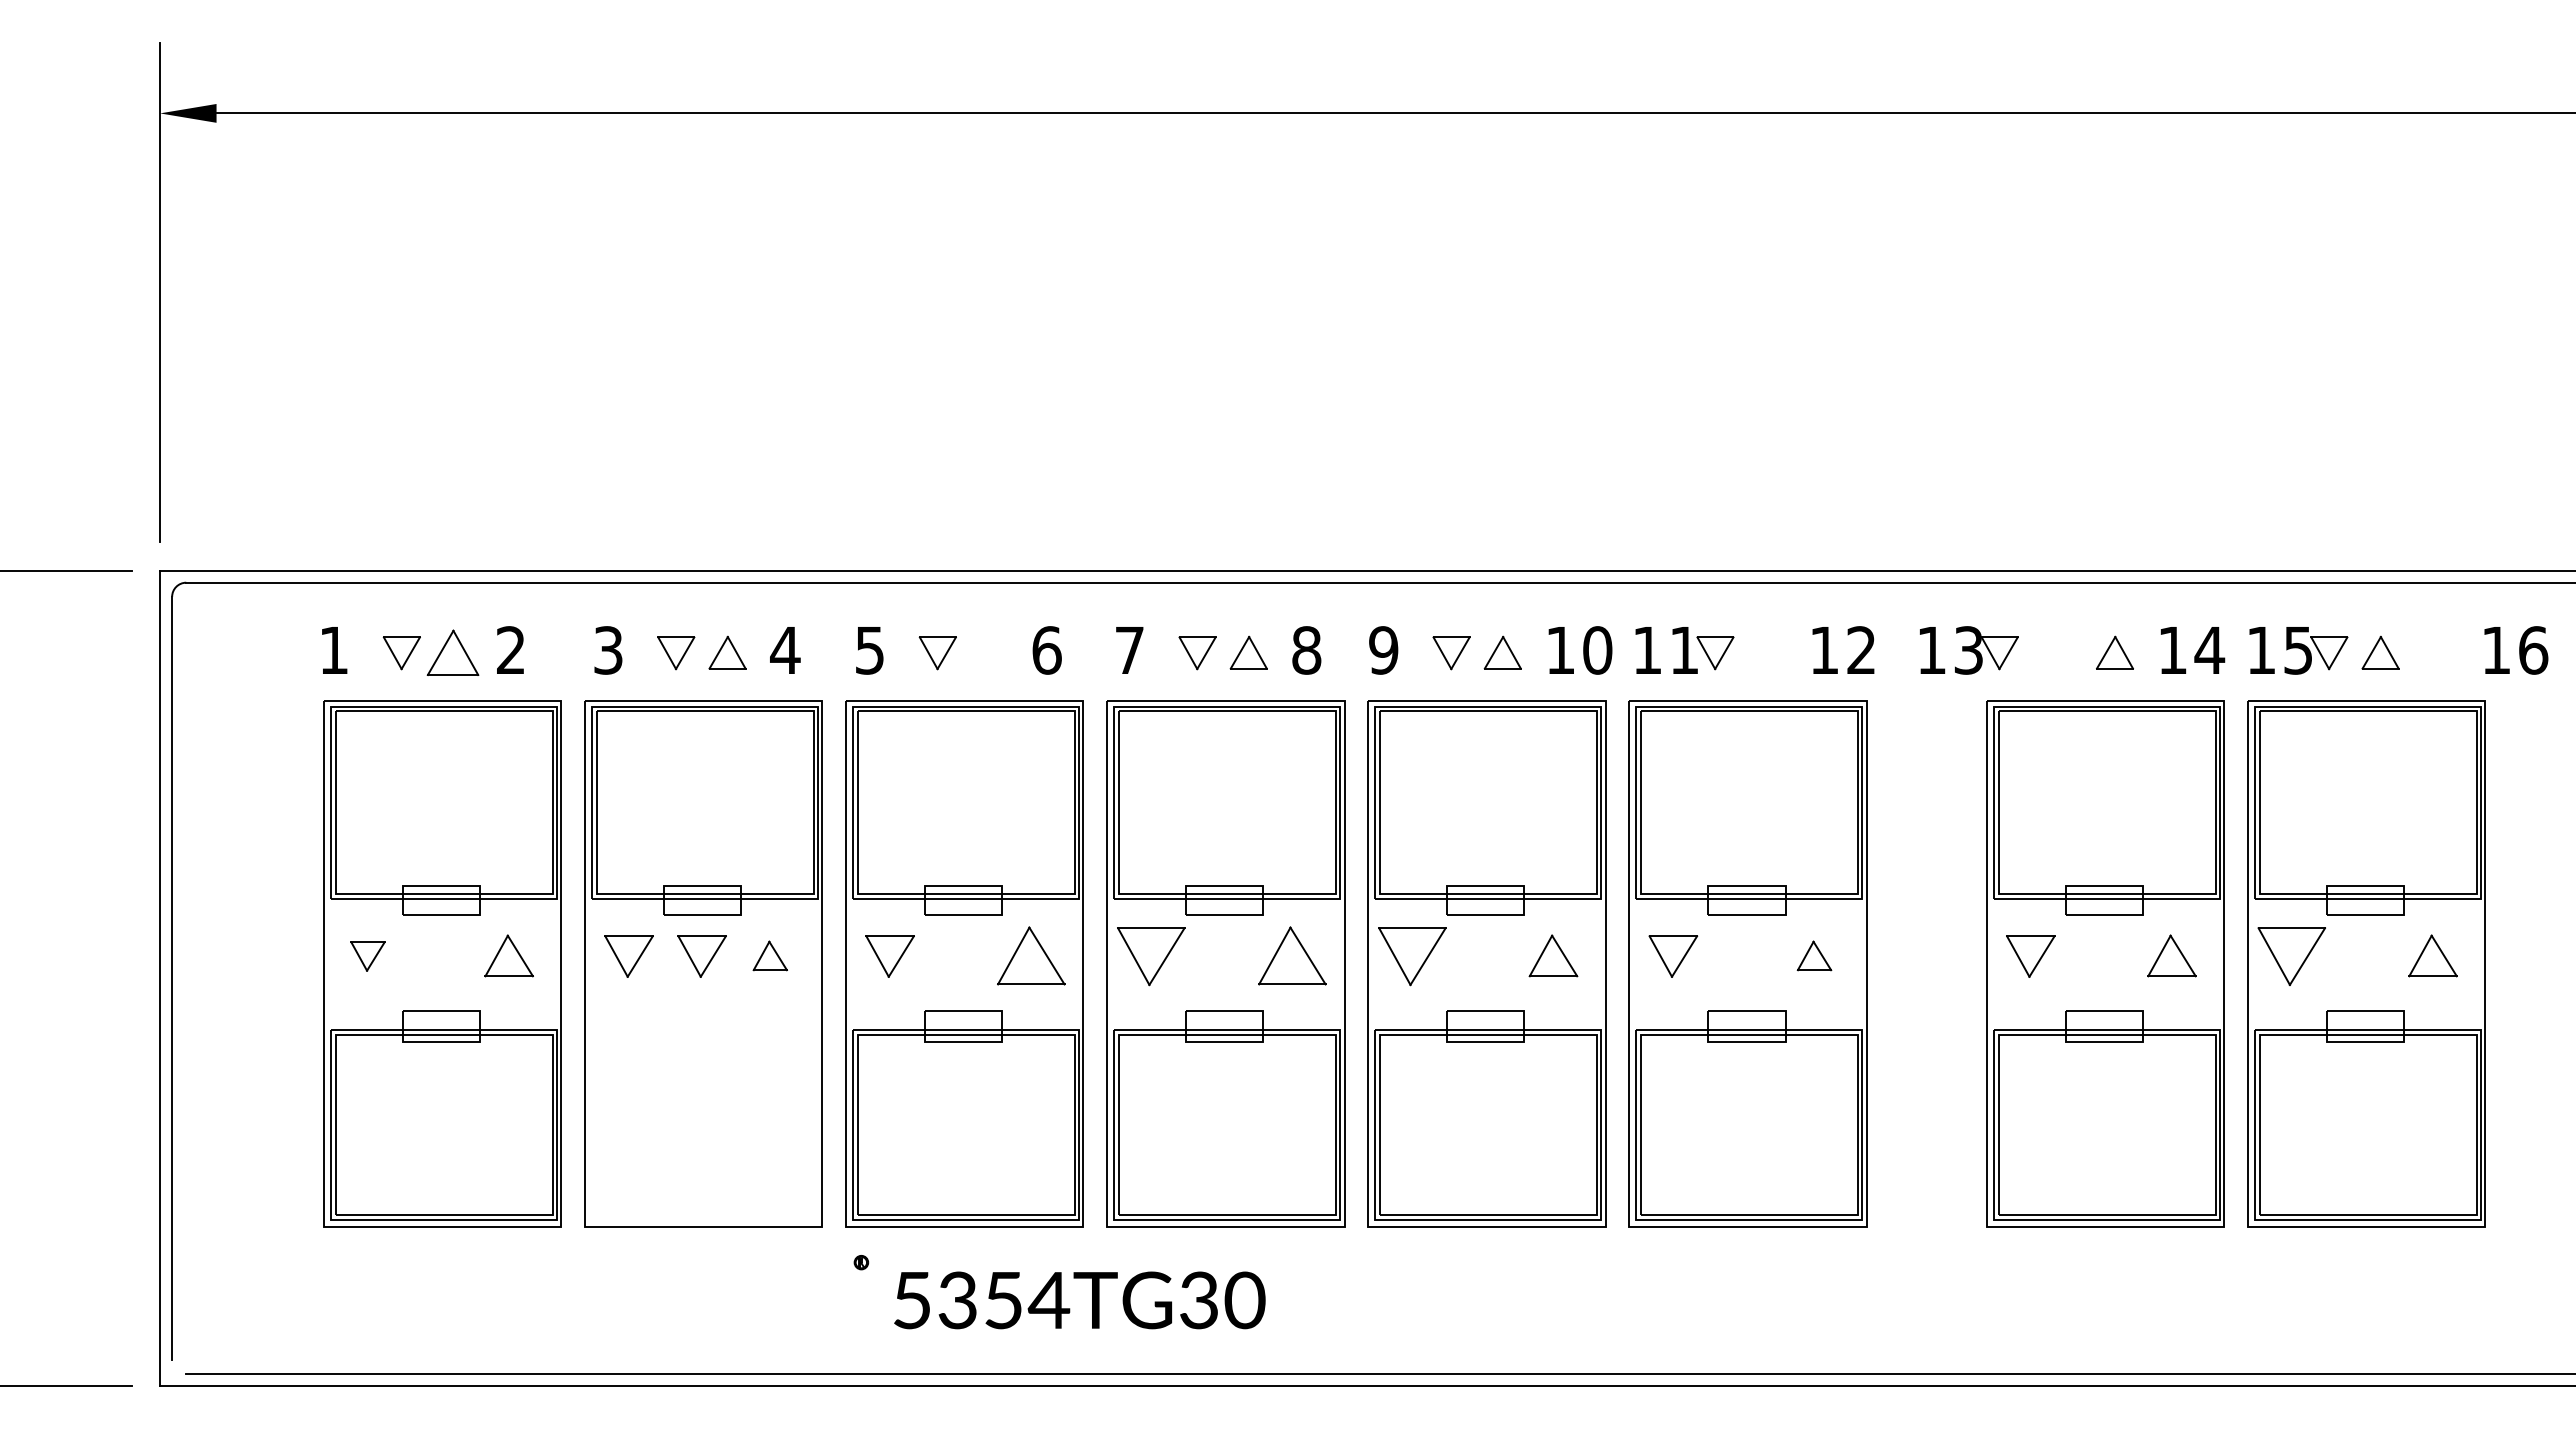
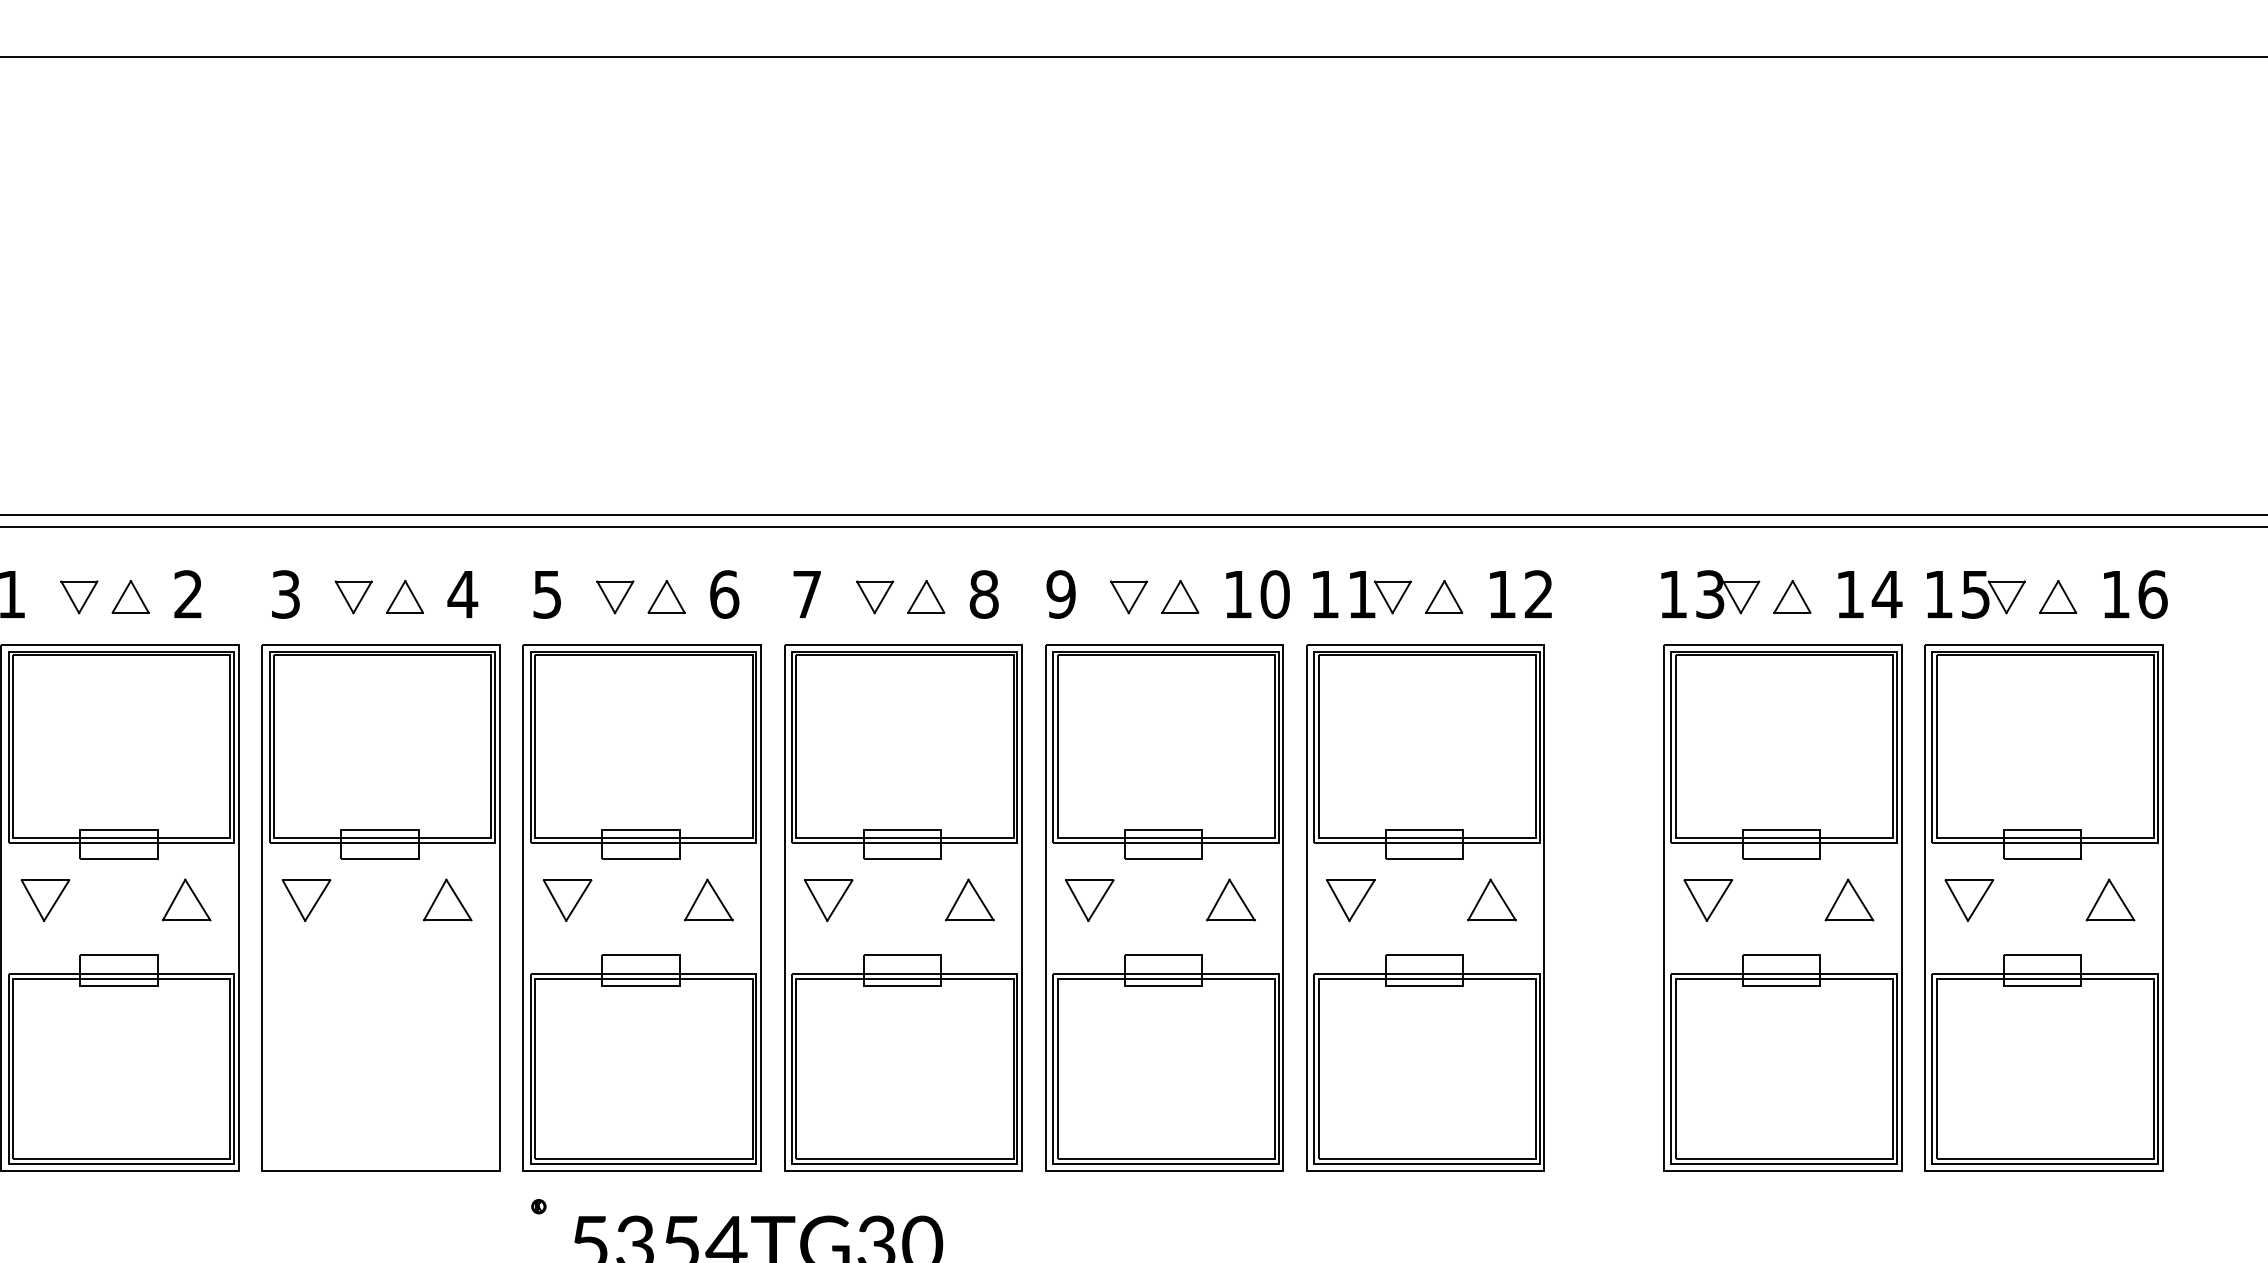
part: (1969, 650) -> (1710, 594), moved
text: (2516, 650) -> (2135, 594), moved
part: (453, 652) -> (130, 596), size x0.71
part: (989, 652) -> (666, 596), added
part: (1766, 652) -> (1443, 596), added
part: (770, 955) -> (447, 899), size x1.43
part: (1031, 955) -> (708, 899), size x0.71
part: (1292, 955) -> (969, 899), size x0.71
part: (1814, 955) -> (1491, 899), size x1.43
part: (367, 956) -> (44, 900), size x1.43
part: (701, 956) -> (378, 900), removed
part: (1150, 956) -> (827, 900), size x0.71
part: (1411, 956) -> (1088, 900), size x0.71
part: (2291, 956) -> (1968, 900), size x0.71

